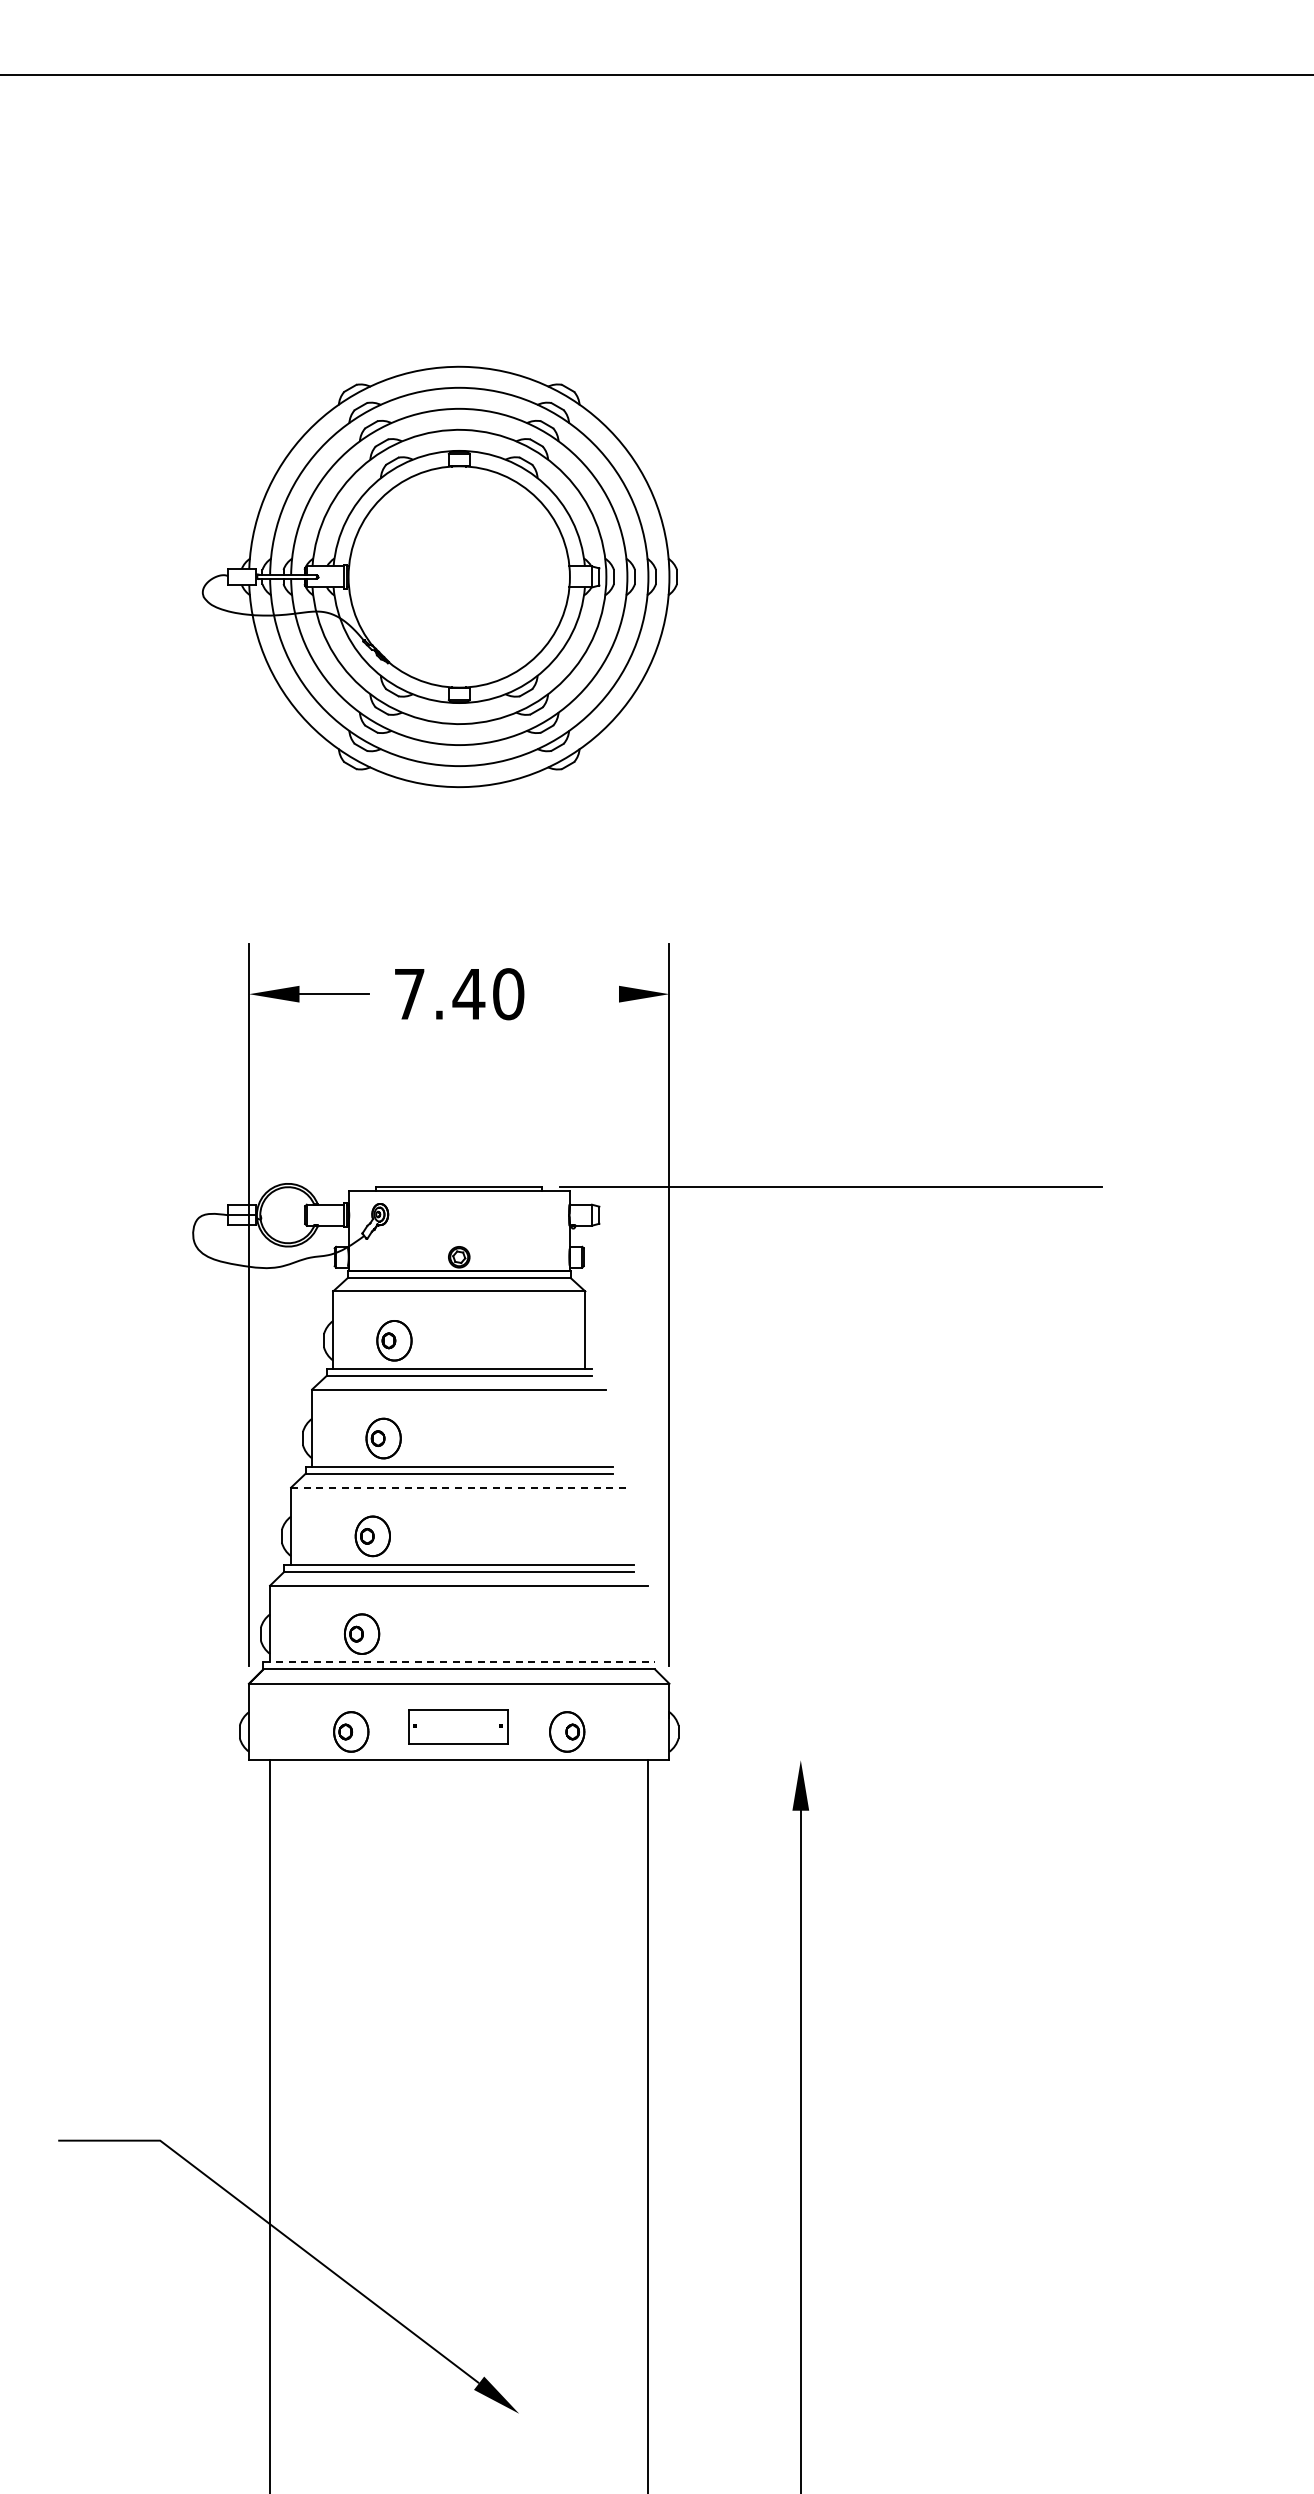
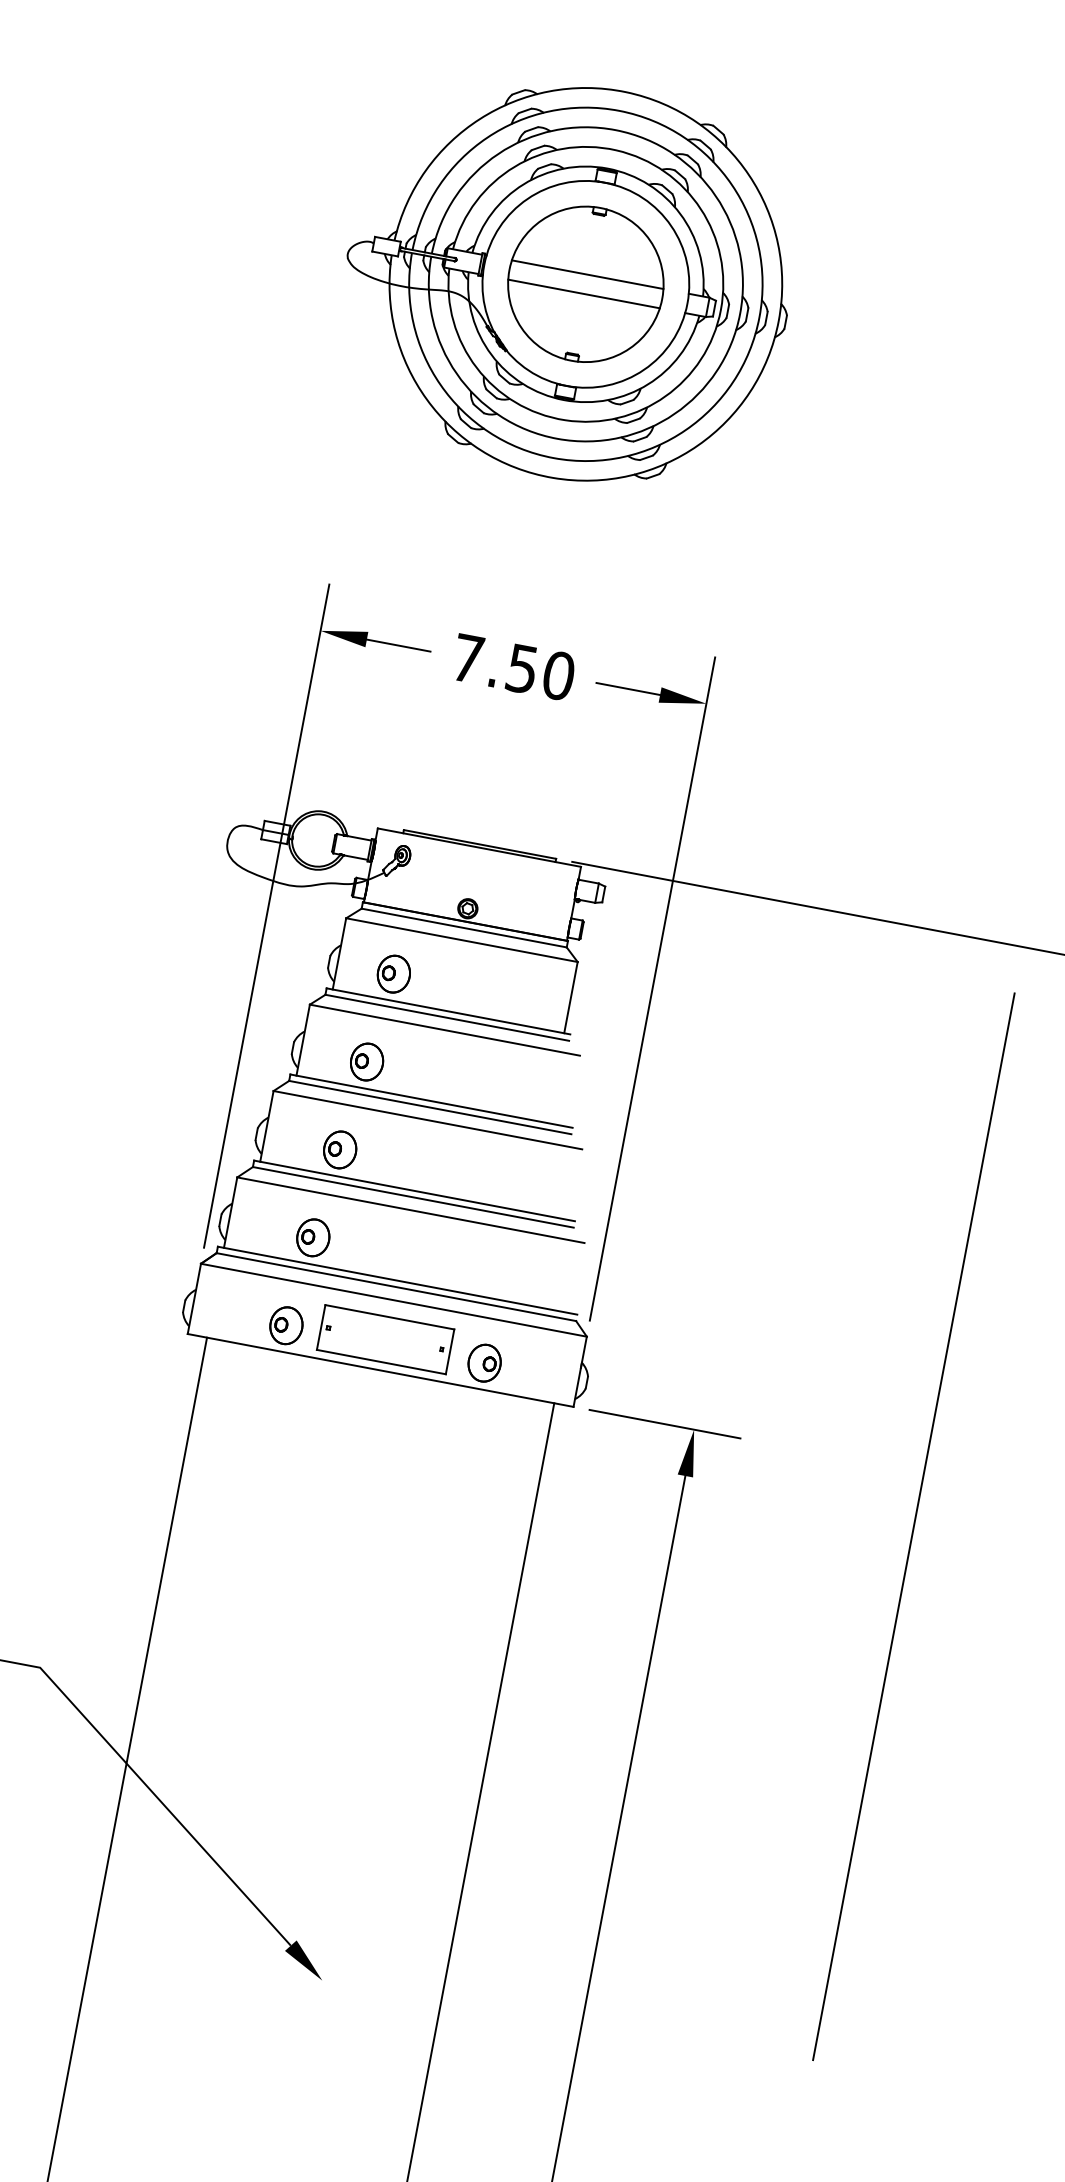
part: (459, 576) -> (586, 283), added
text: (468, 994) -> (521, 669), 7.40 -> 7.50
line: (583, 994) -> (627, 689), added
line: (459, 1487) -> (428, 1120), dashed -> solid
line: (459, 1662) -> (397, 1280), dashed -> solid
part: (458, 1726) -> (385, 1339), size x1.43
line: (768, 1760) -> (664, 1424), added
line: (1051, 1818) -> (914, 1526), added

